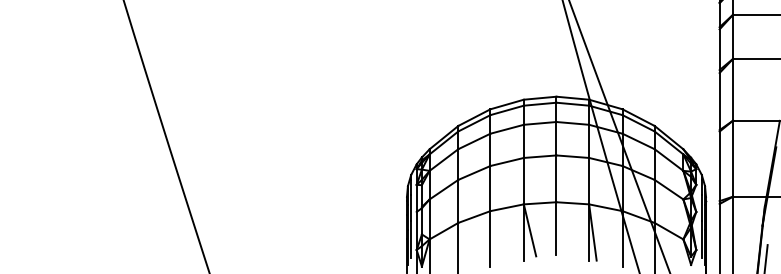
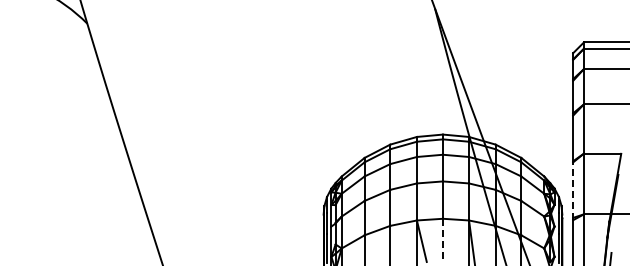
line: (720, 166) -> (573, 190), solid -> dashed
line: (555, 229) -> (442, 240), solid -> dashed

